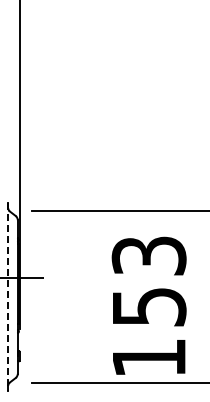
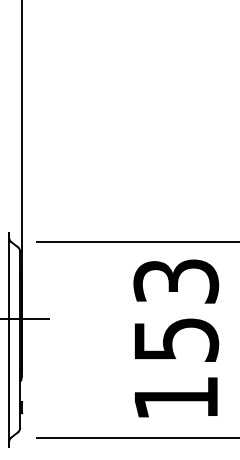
line: (8, 297) -> (9, 340), dashed -> solid
text: (148, 305) -> (175, 338), moved

